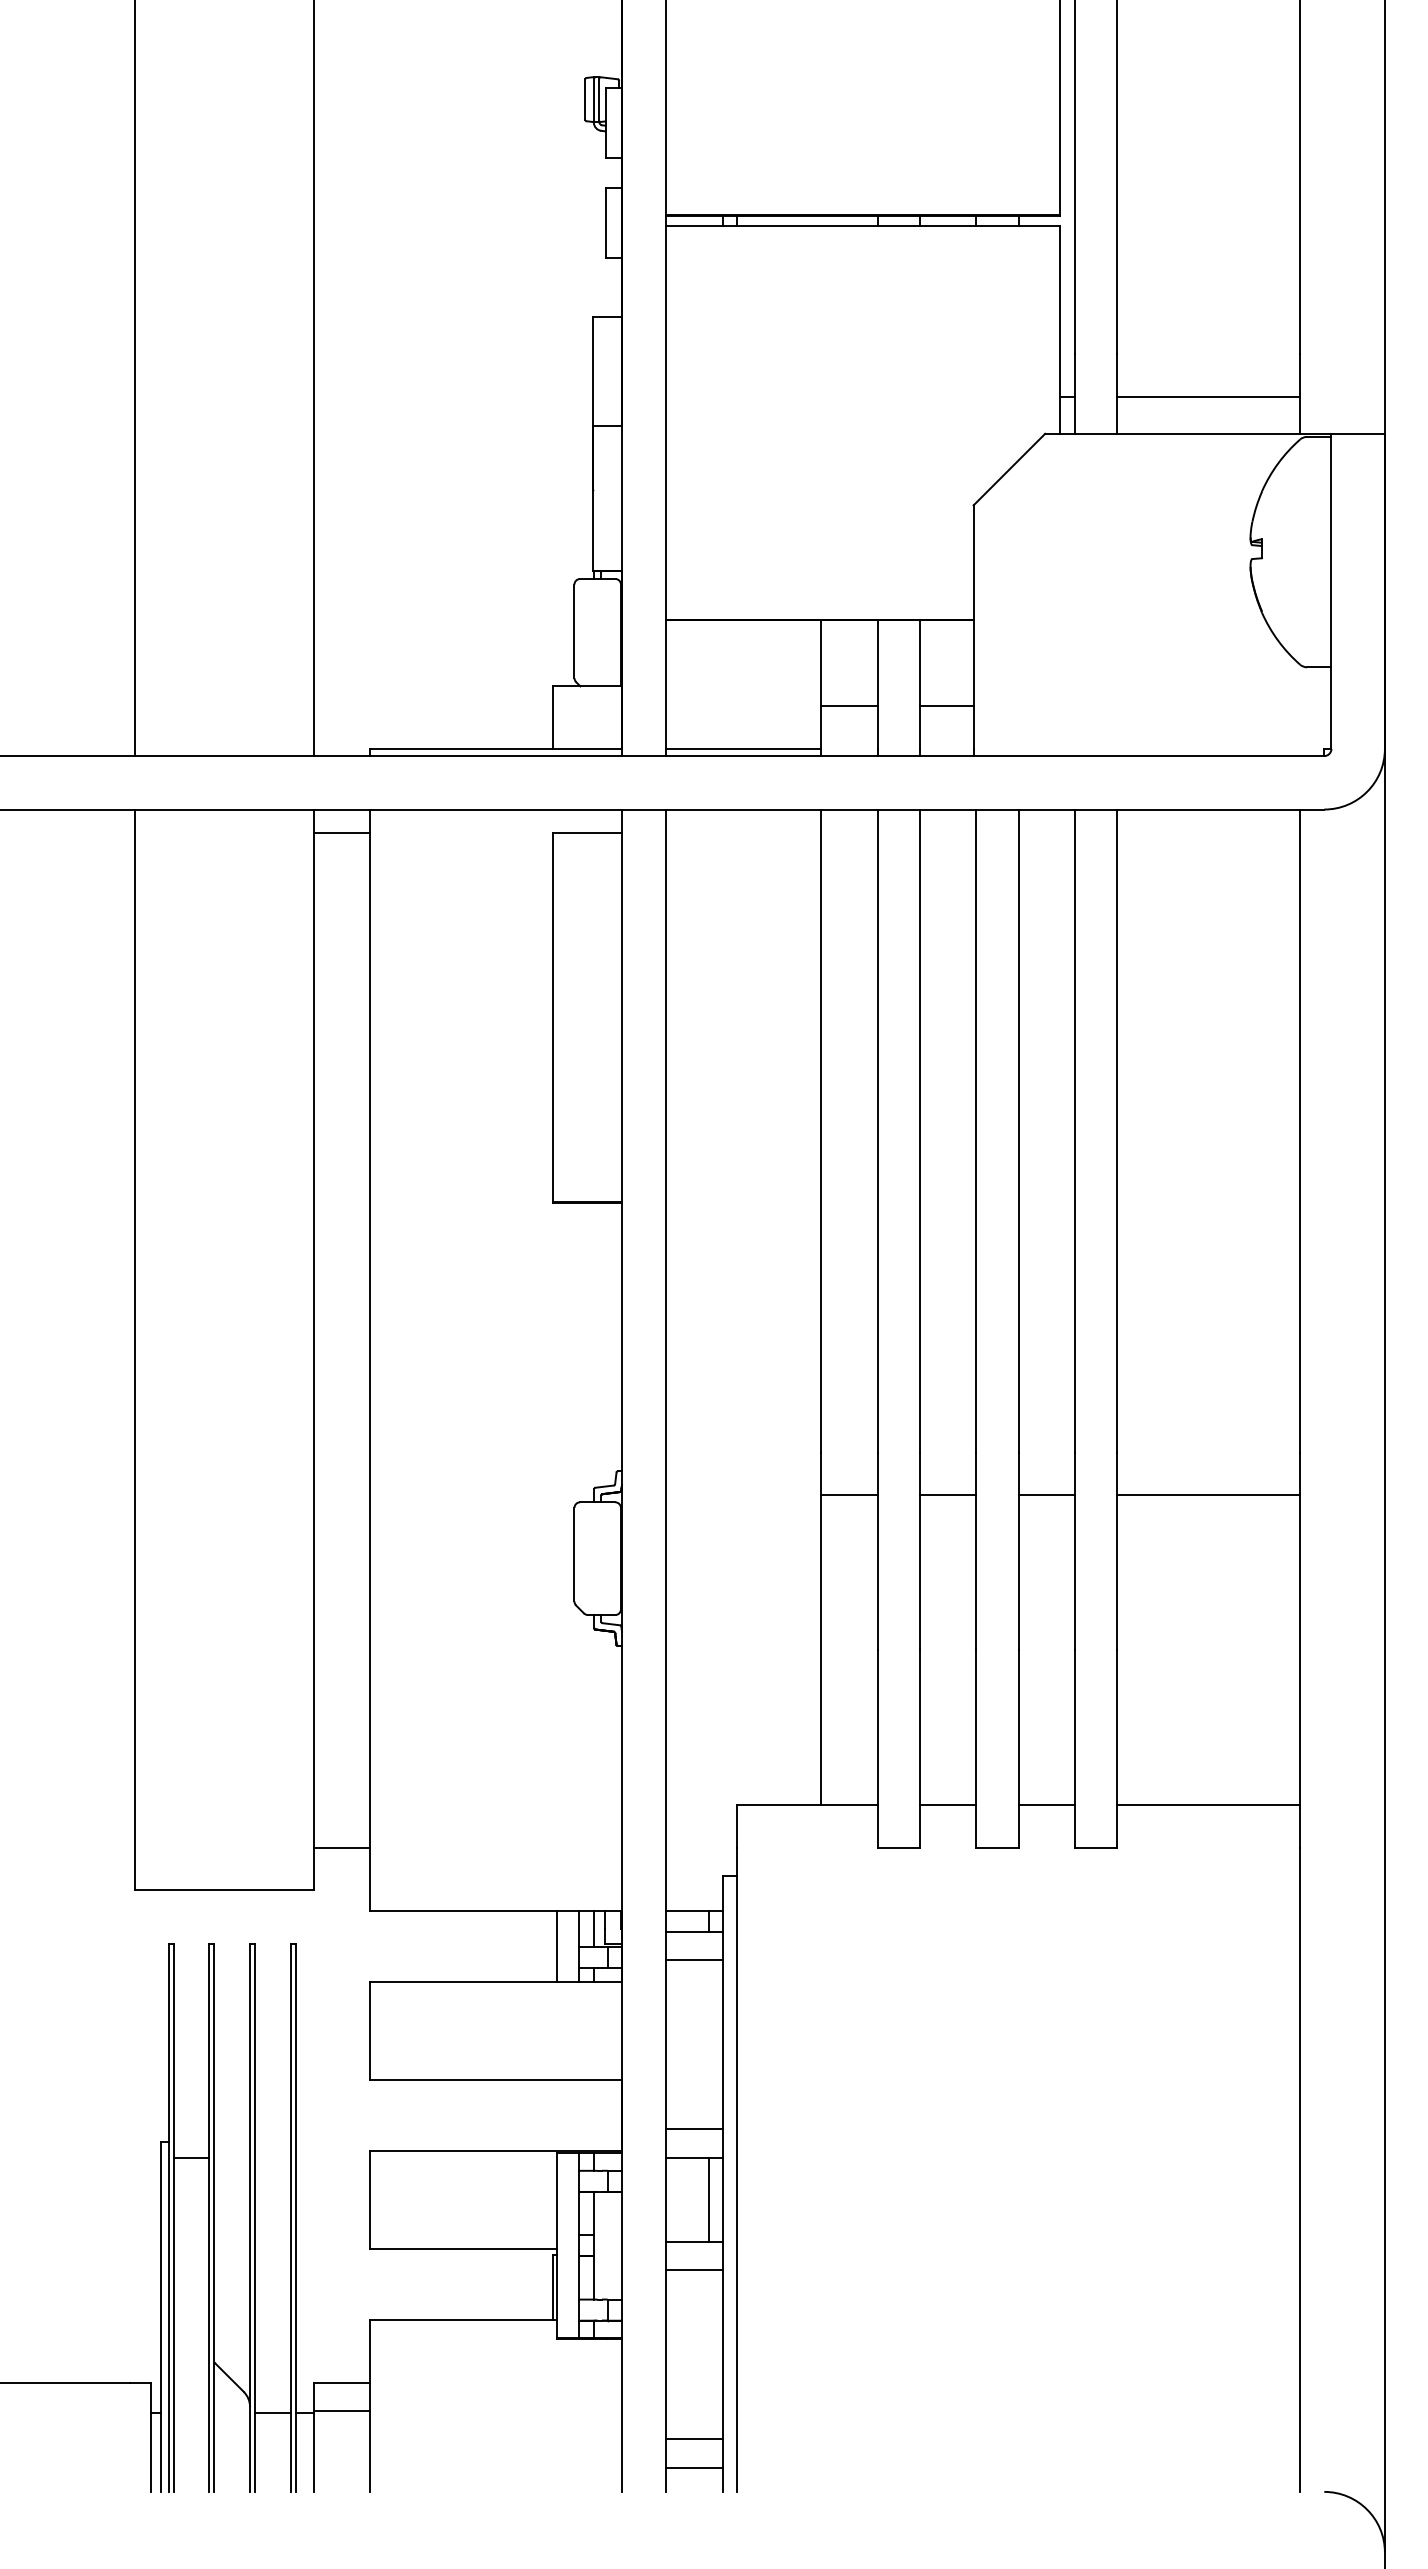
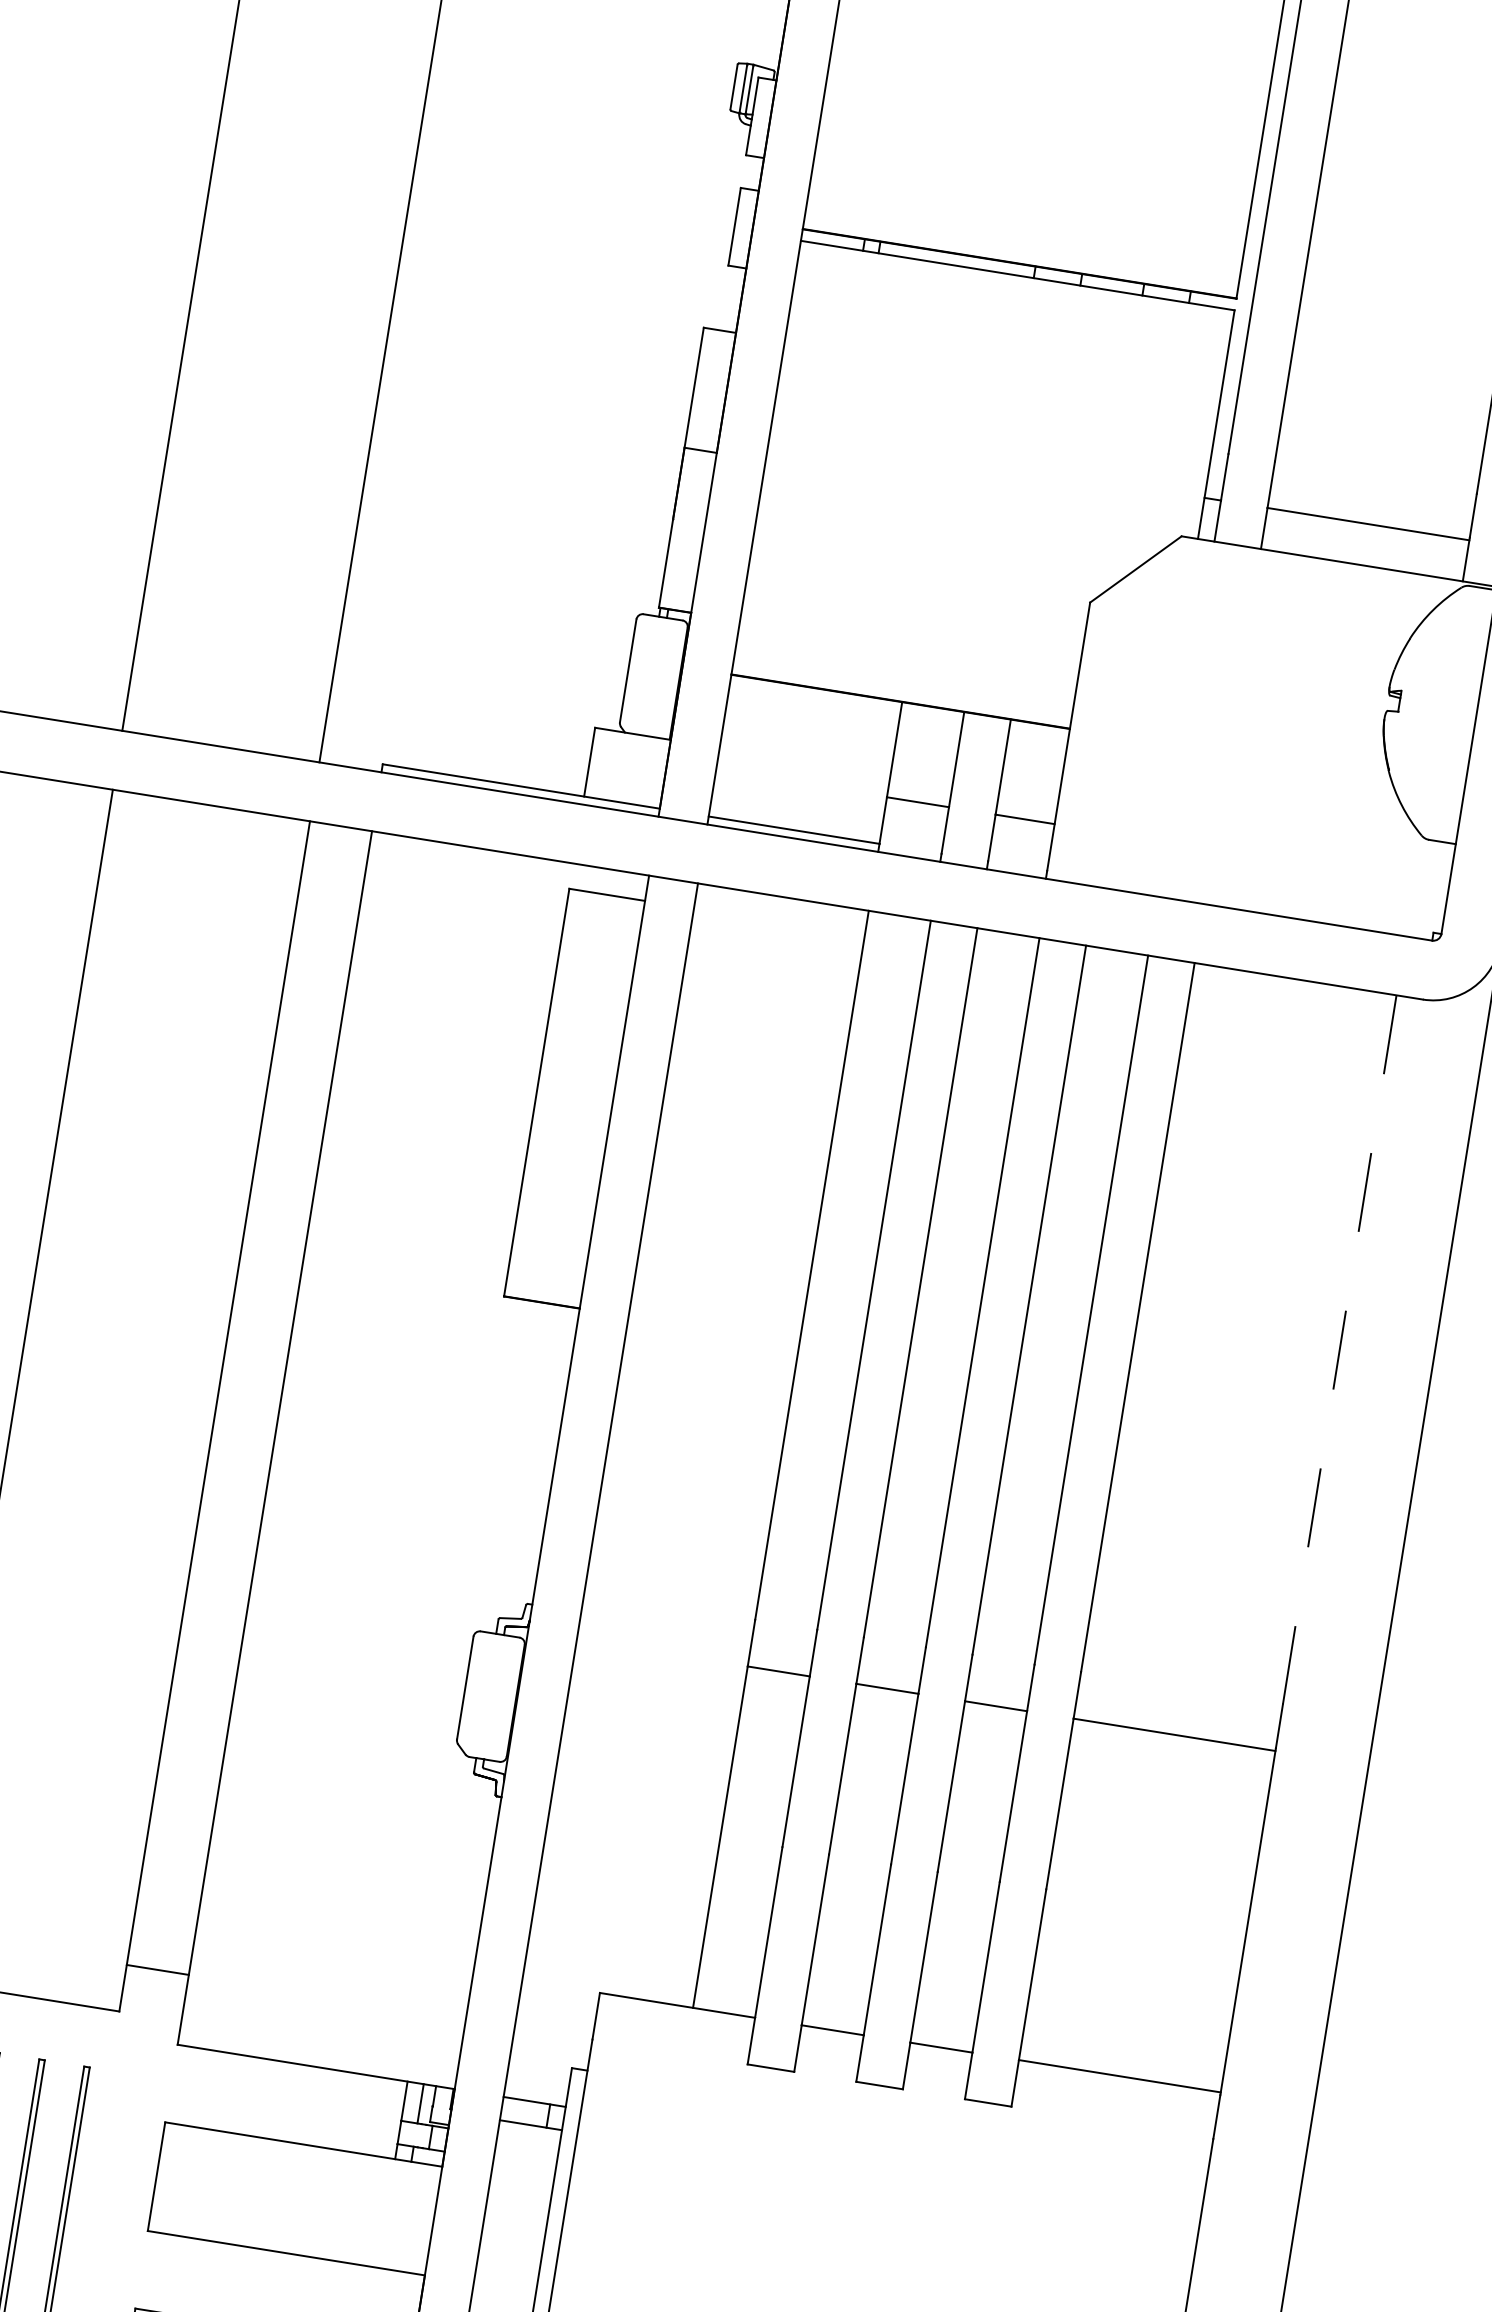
line: (342, 833) -> (336, 852), removed
line: (1300, 1131) -> (1339, 1350), solid -> dashed
line: (557, 1946) -> (377, 2116), removed
line: (694, 1960) -> (525, 2156), removed

